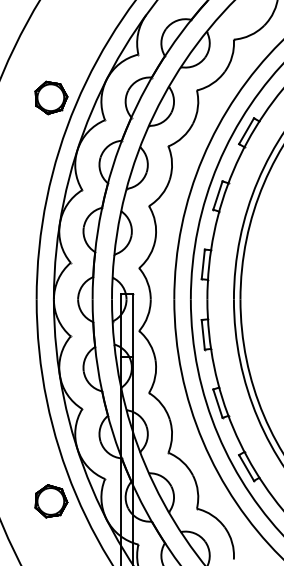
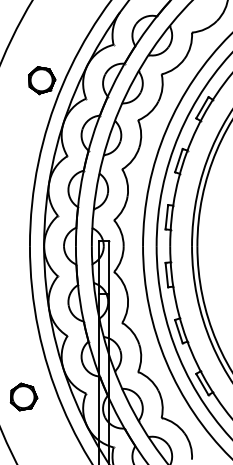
part: (51, 501) -> (24, 397), moved

